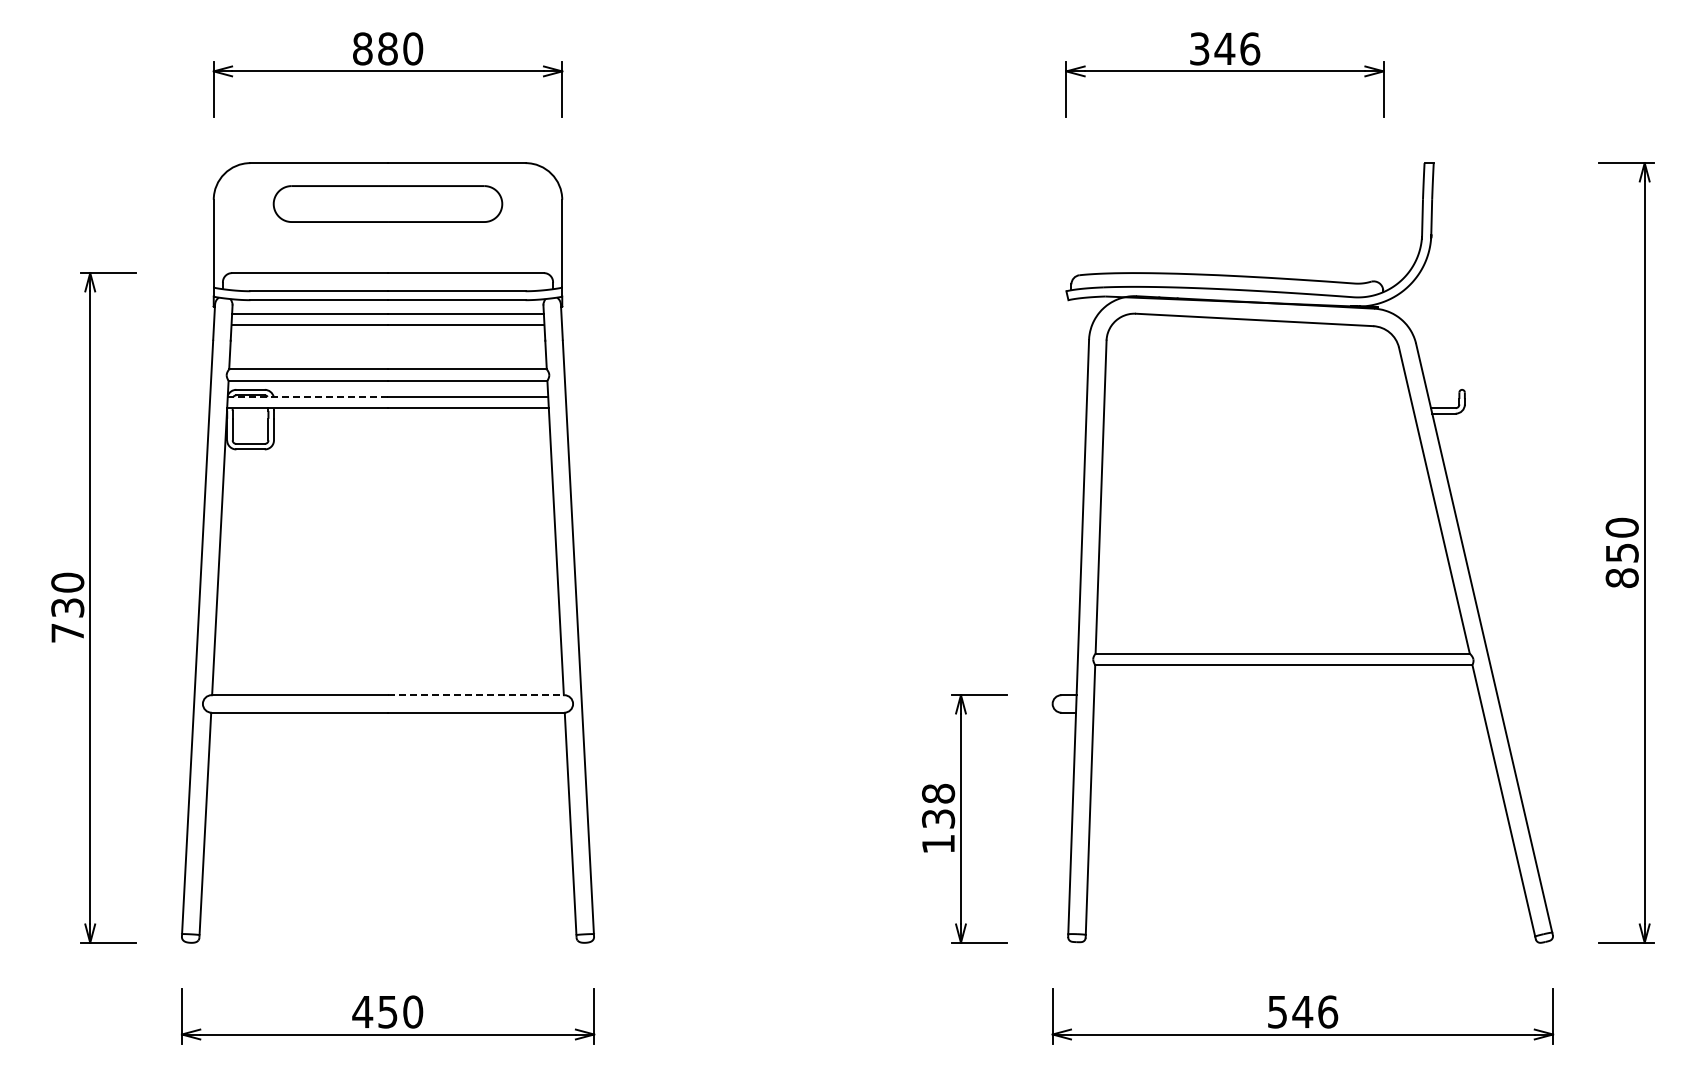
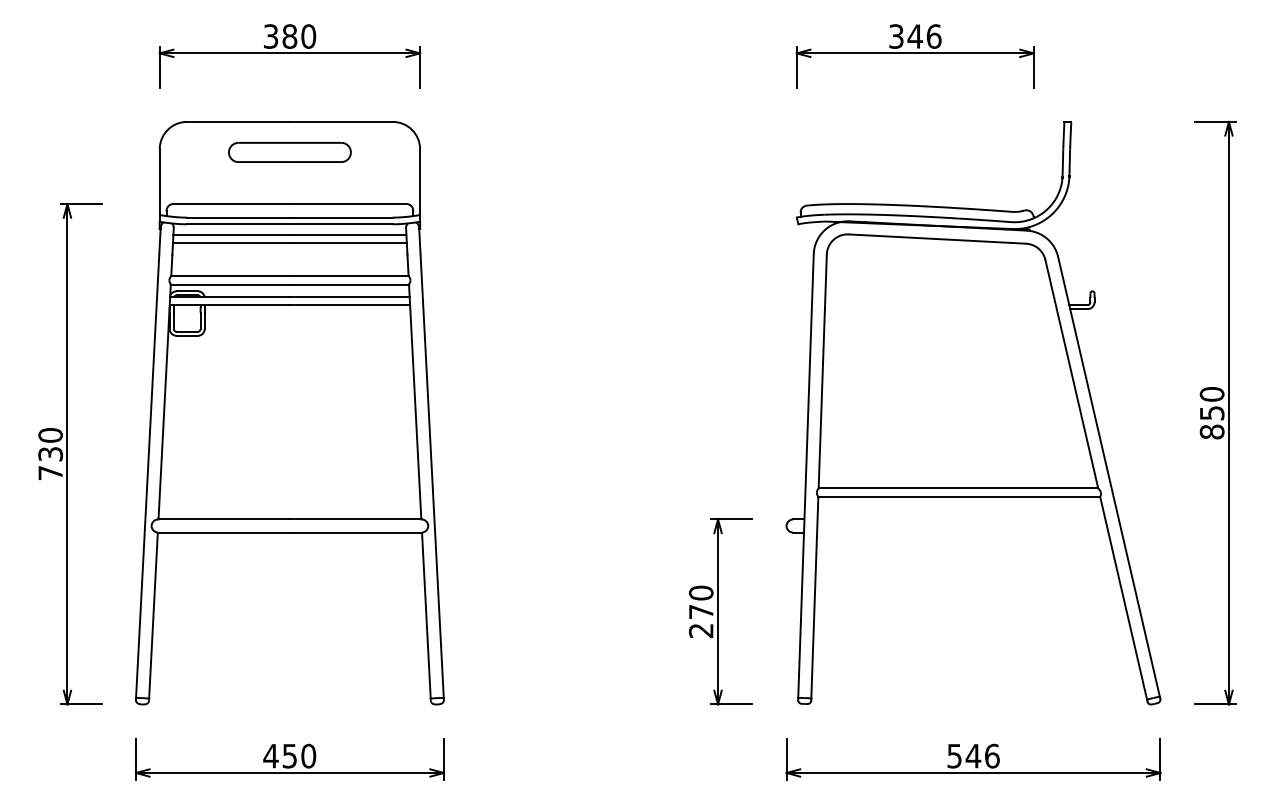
text: (362, 48) -> (270, 36), 880 -> 380
part: (387, 203) -> (289, 152), size x0.71
line: (307, 396) -> (229, 296), dashed -> solid
line: (476, 695) -> (356, 519), dashed -> solid
text: (938, 818) -> (701, 611), 138 -> 270

